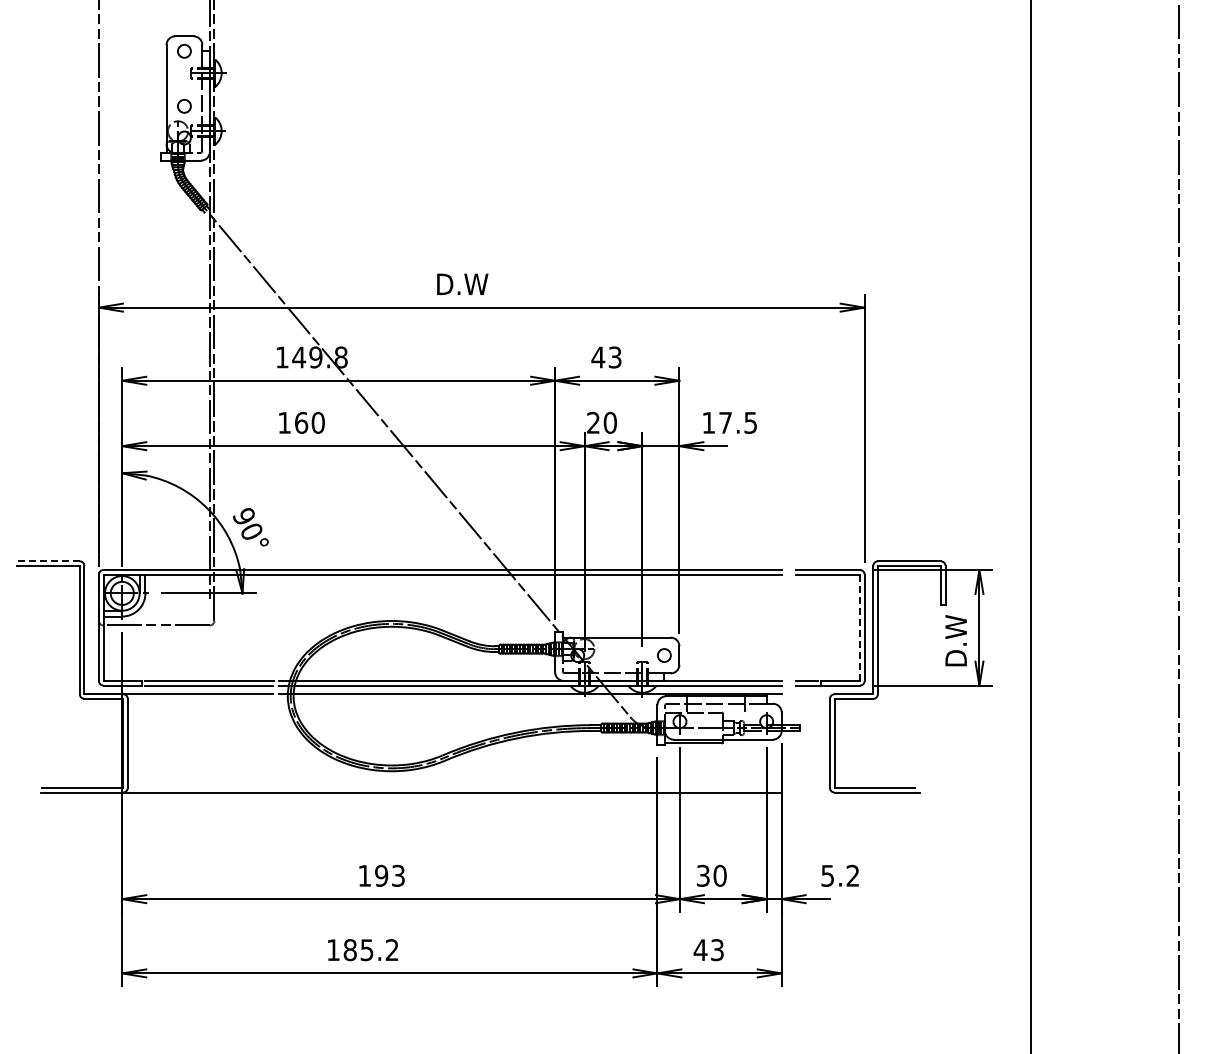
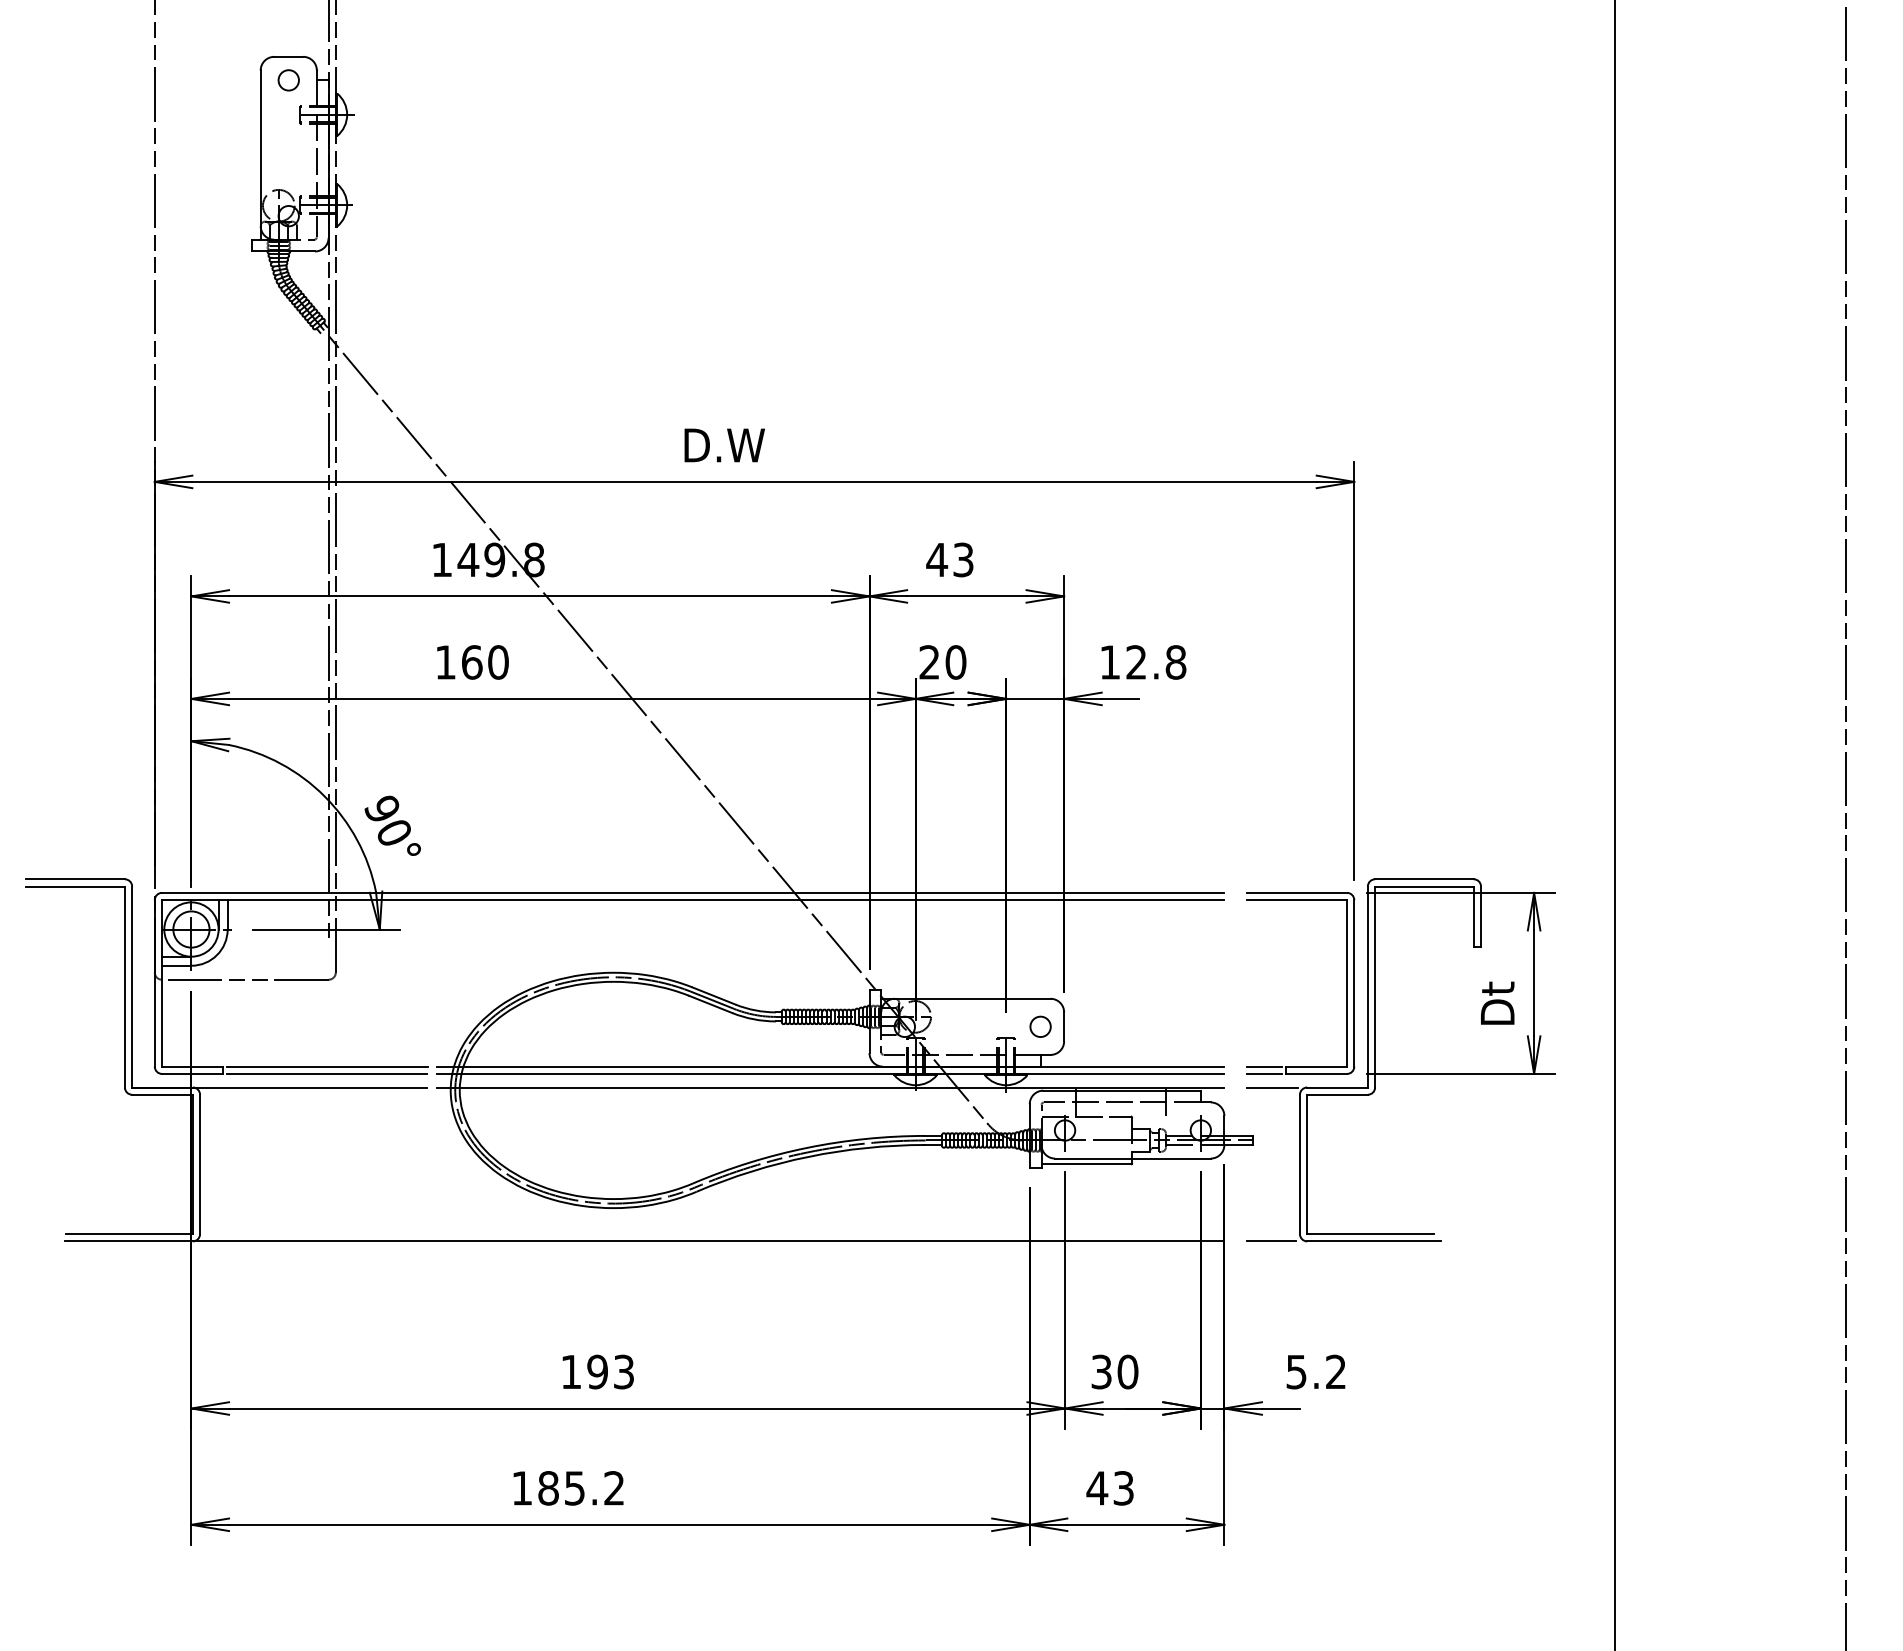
circle: (184, 106) -> (288, 166), removed
text: (738, 422) -> (1156, 661), 17.5 -> 12.8
line: (47, 561) -> (74, 879), dashed -> solid
line: (860, 627) -> (1347, 982), dashed -> solid
text: (955, 640) -> (1496, 1003), D.W -> Dt
line: (812, 694) -> (1272, 1087), added
line: (811, 792) -> (1271, 1241), added

